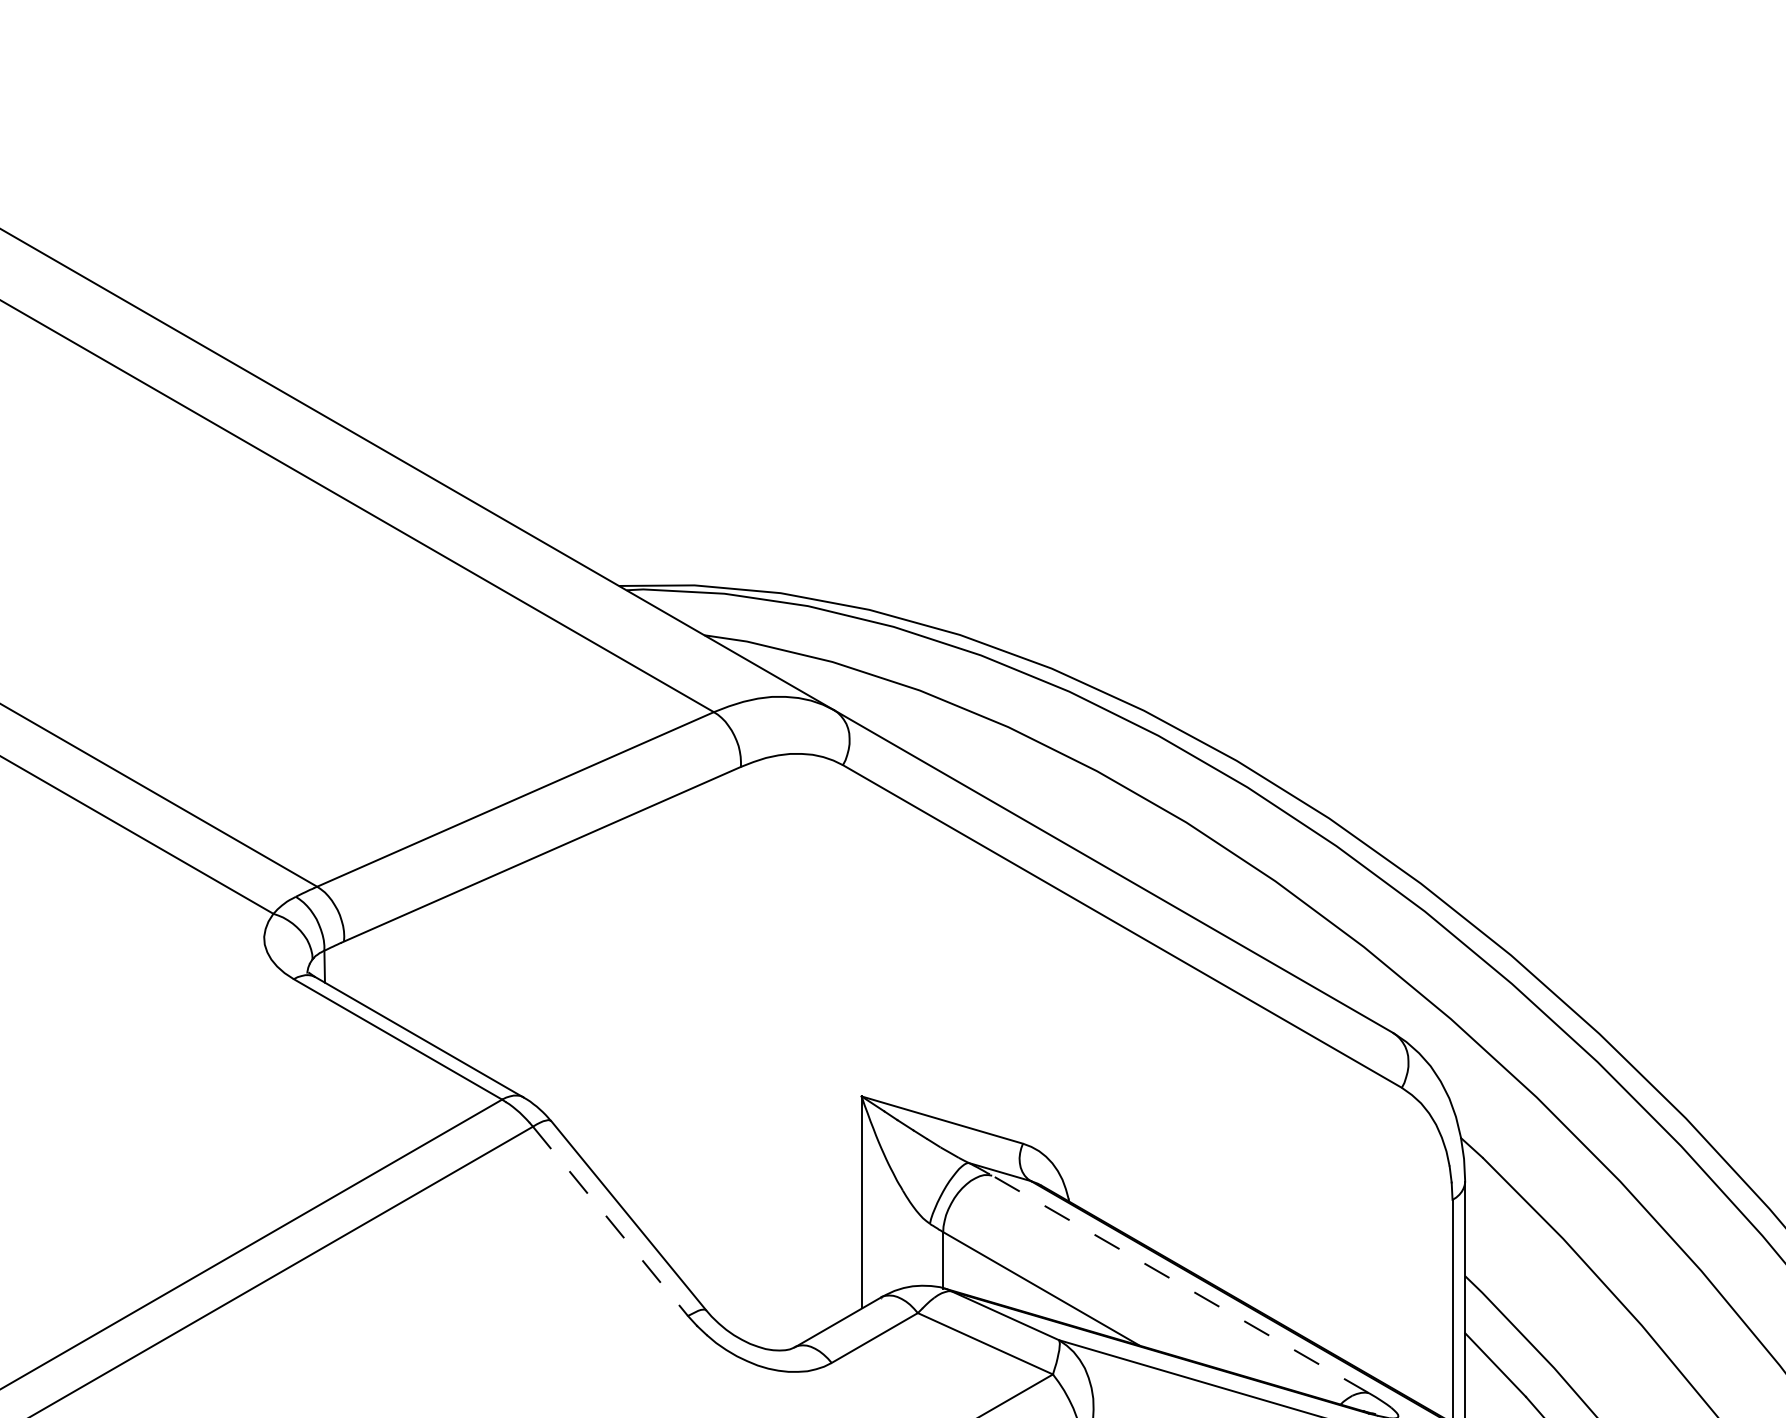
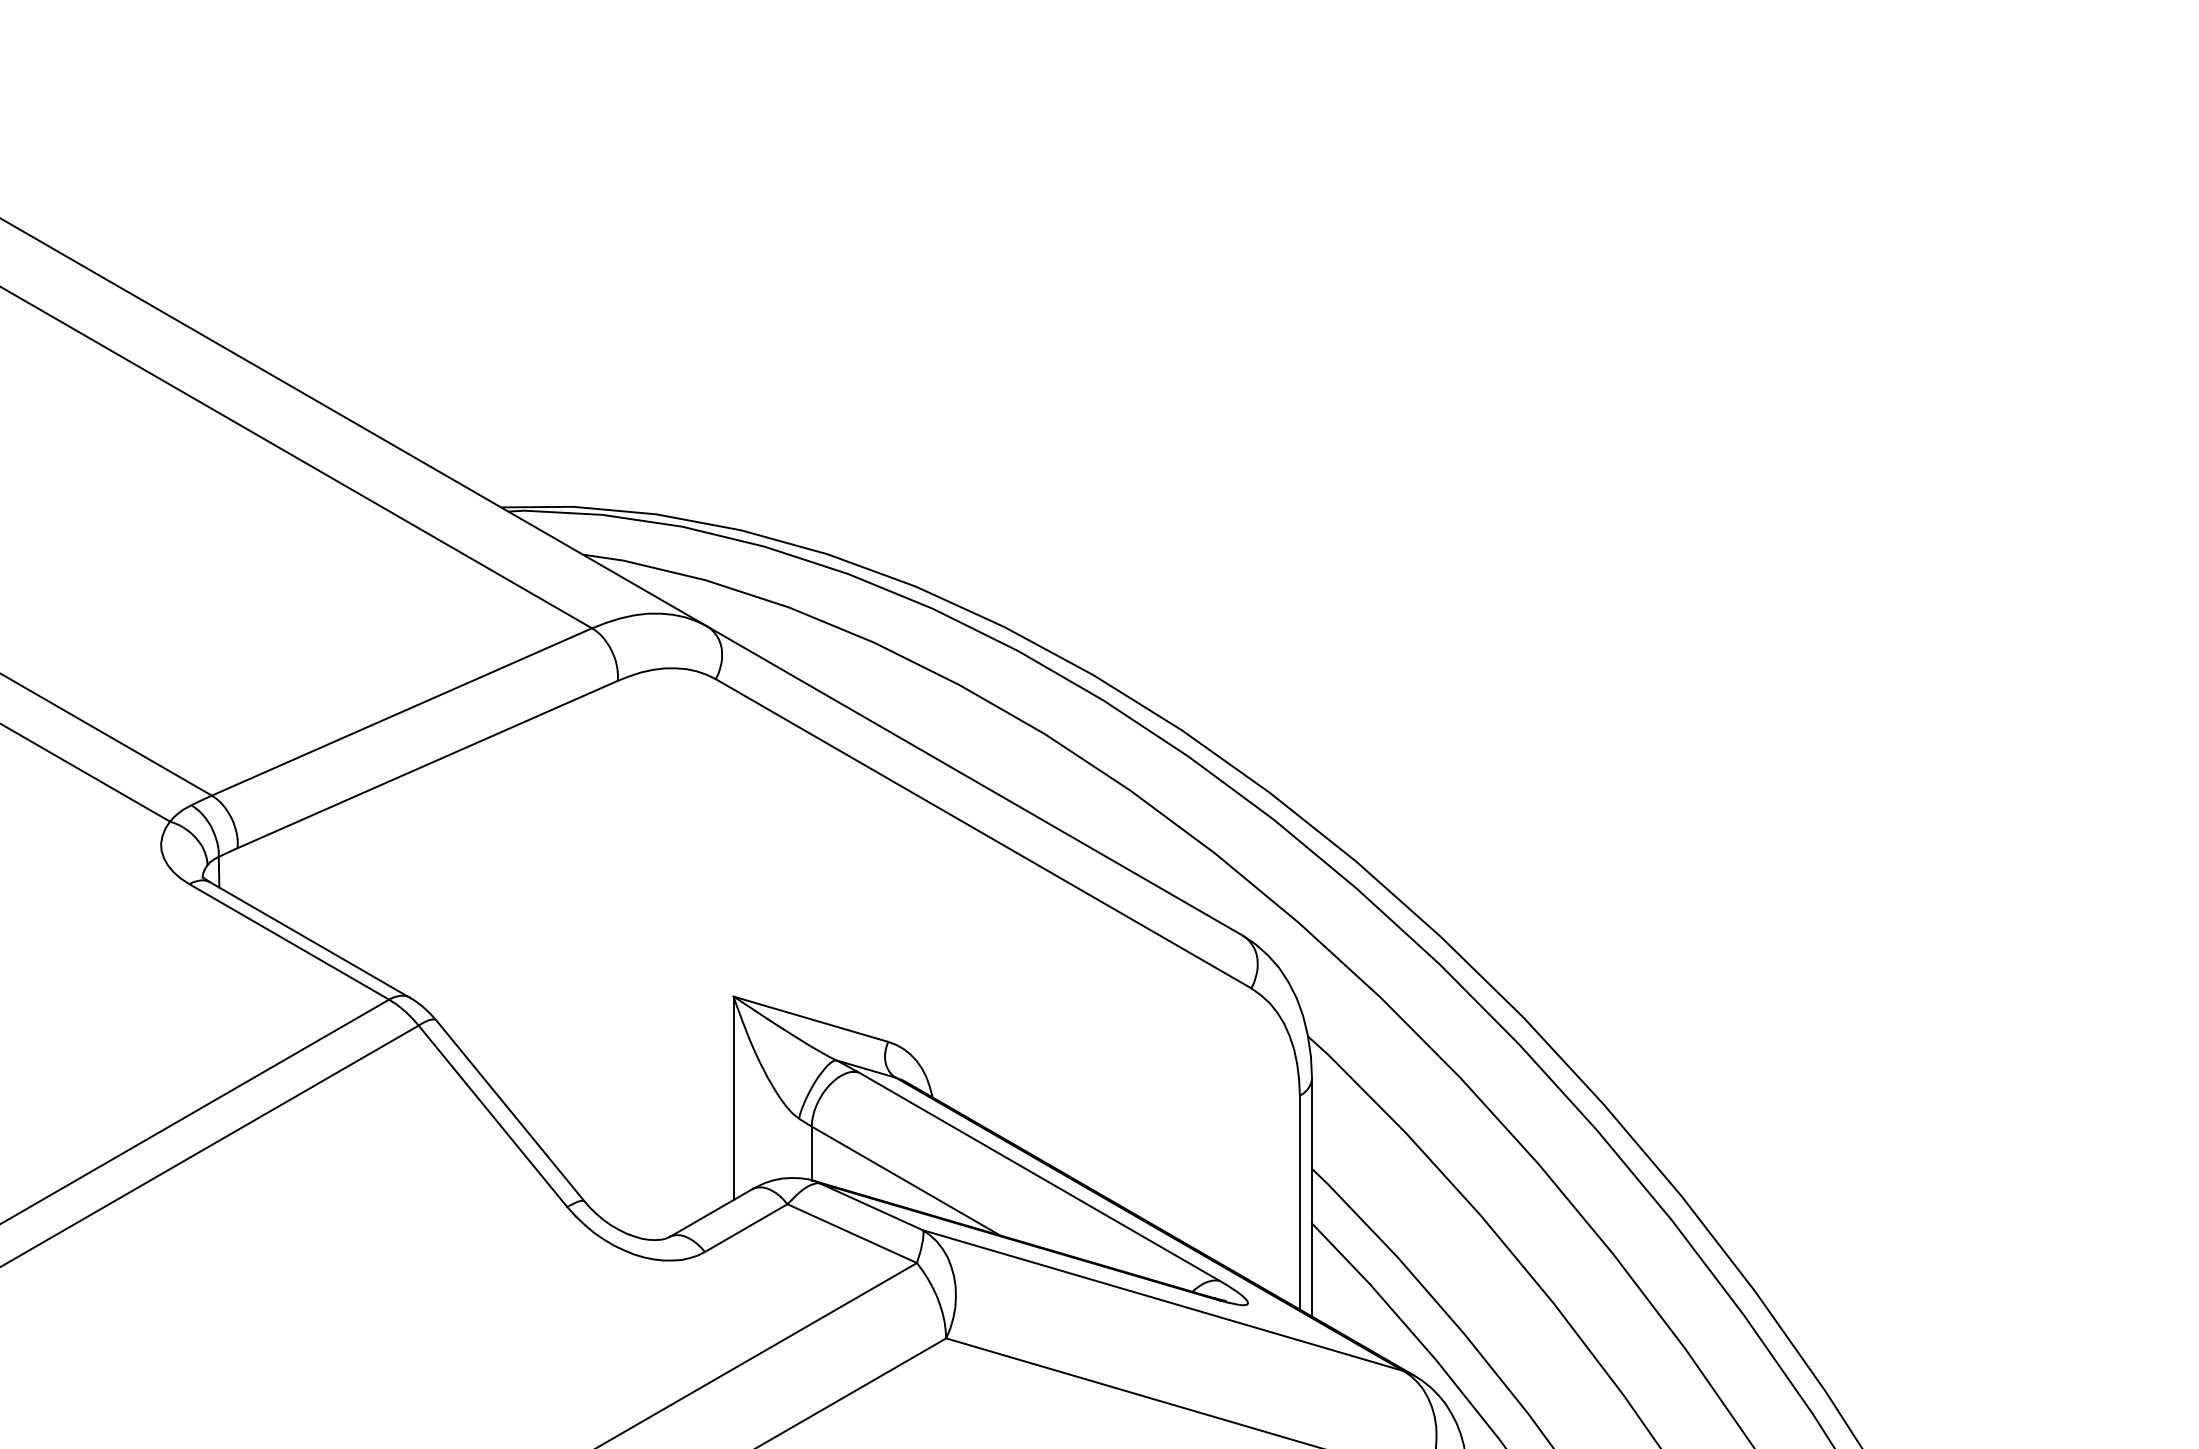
line: (611, 1221) -> (493, 1116), dashed -> solid
line: (1179, 1284) -> (1038, 1176), dashed -> solid

